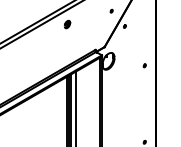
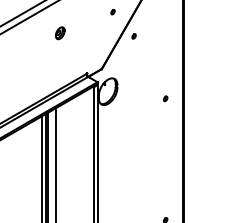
part: (67, 24) -> (60, 33), moved

